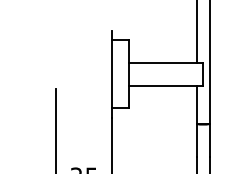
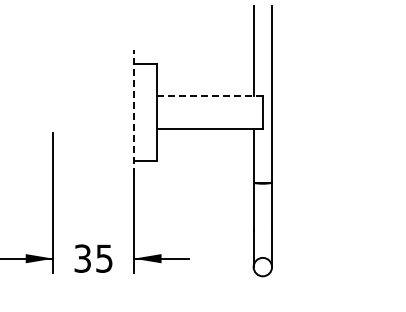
line: (165, 63) -> (209, 96), solid -> dashed
line: (112, 73) -> (133, 111), solid -> dashed

